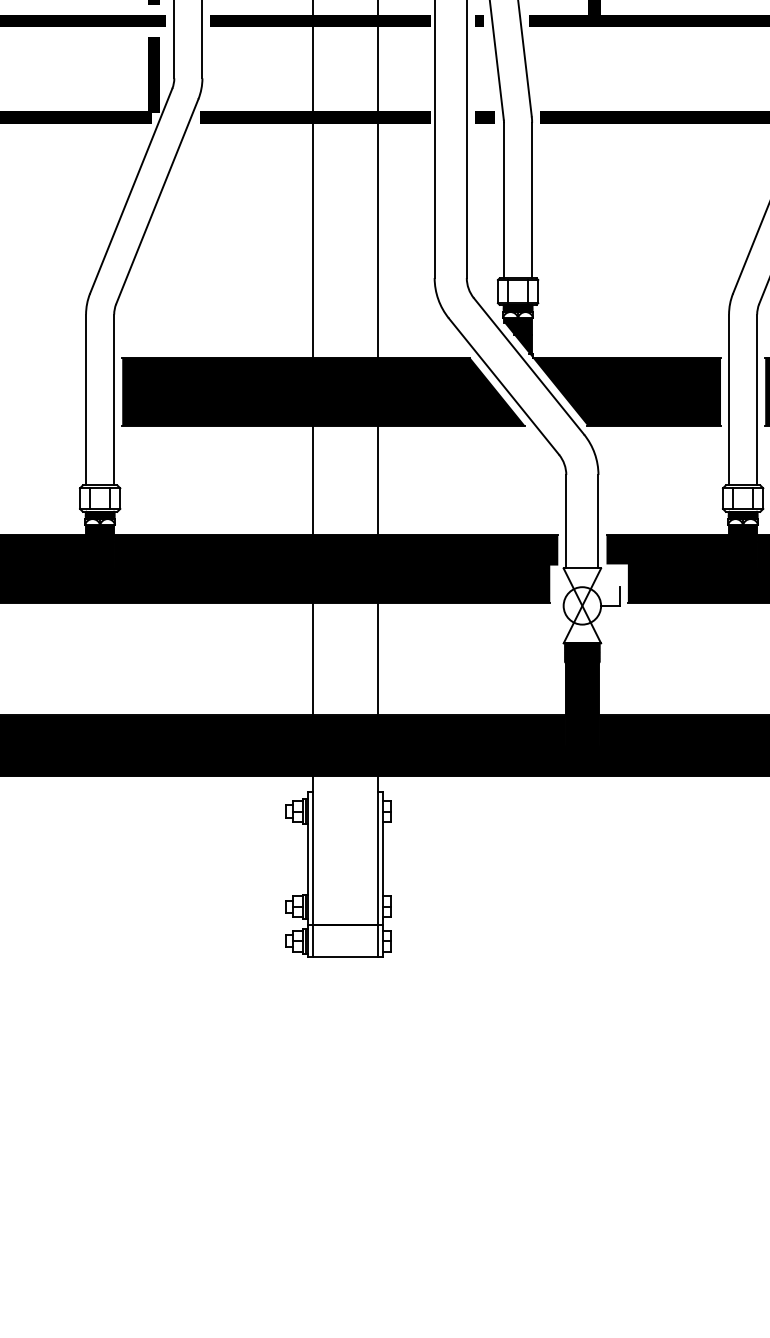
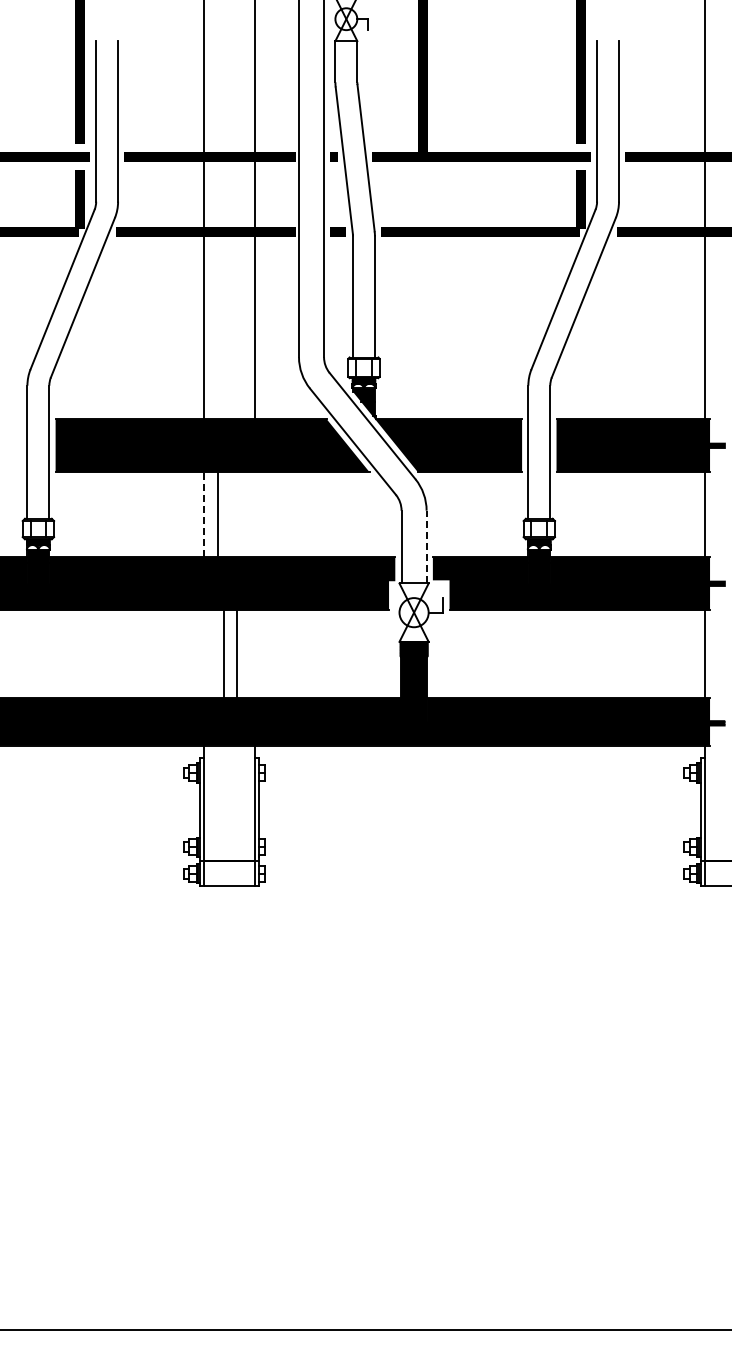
line: (313, 479) -> (204, 514), solid -> dashed
line: (377, 479) -> (217, 514), moved
line: (598, 520) -> (426, 546), solid -> dashed
line: (313, 658) -> (237, 653), moved
line: (377, 658) -> (223, 653), moved

